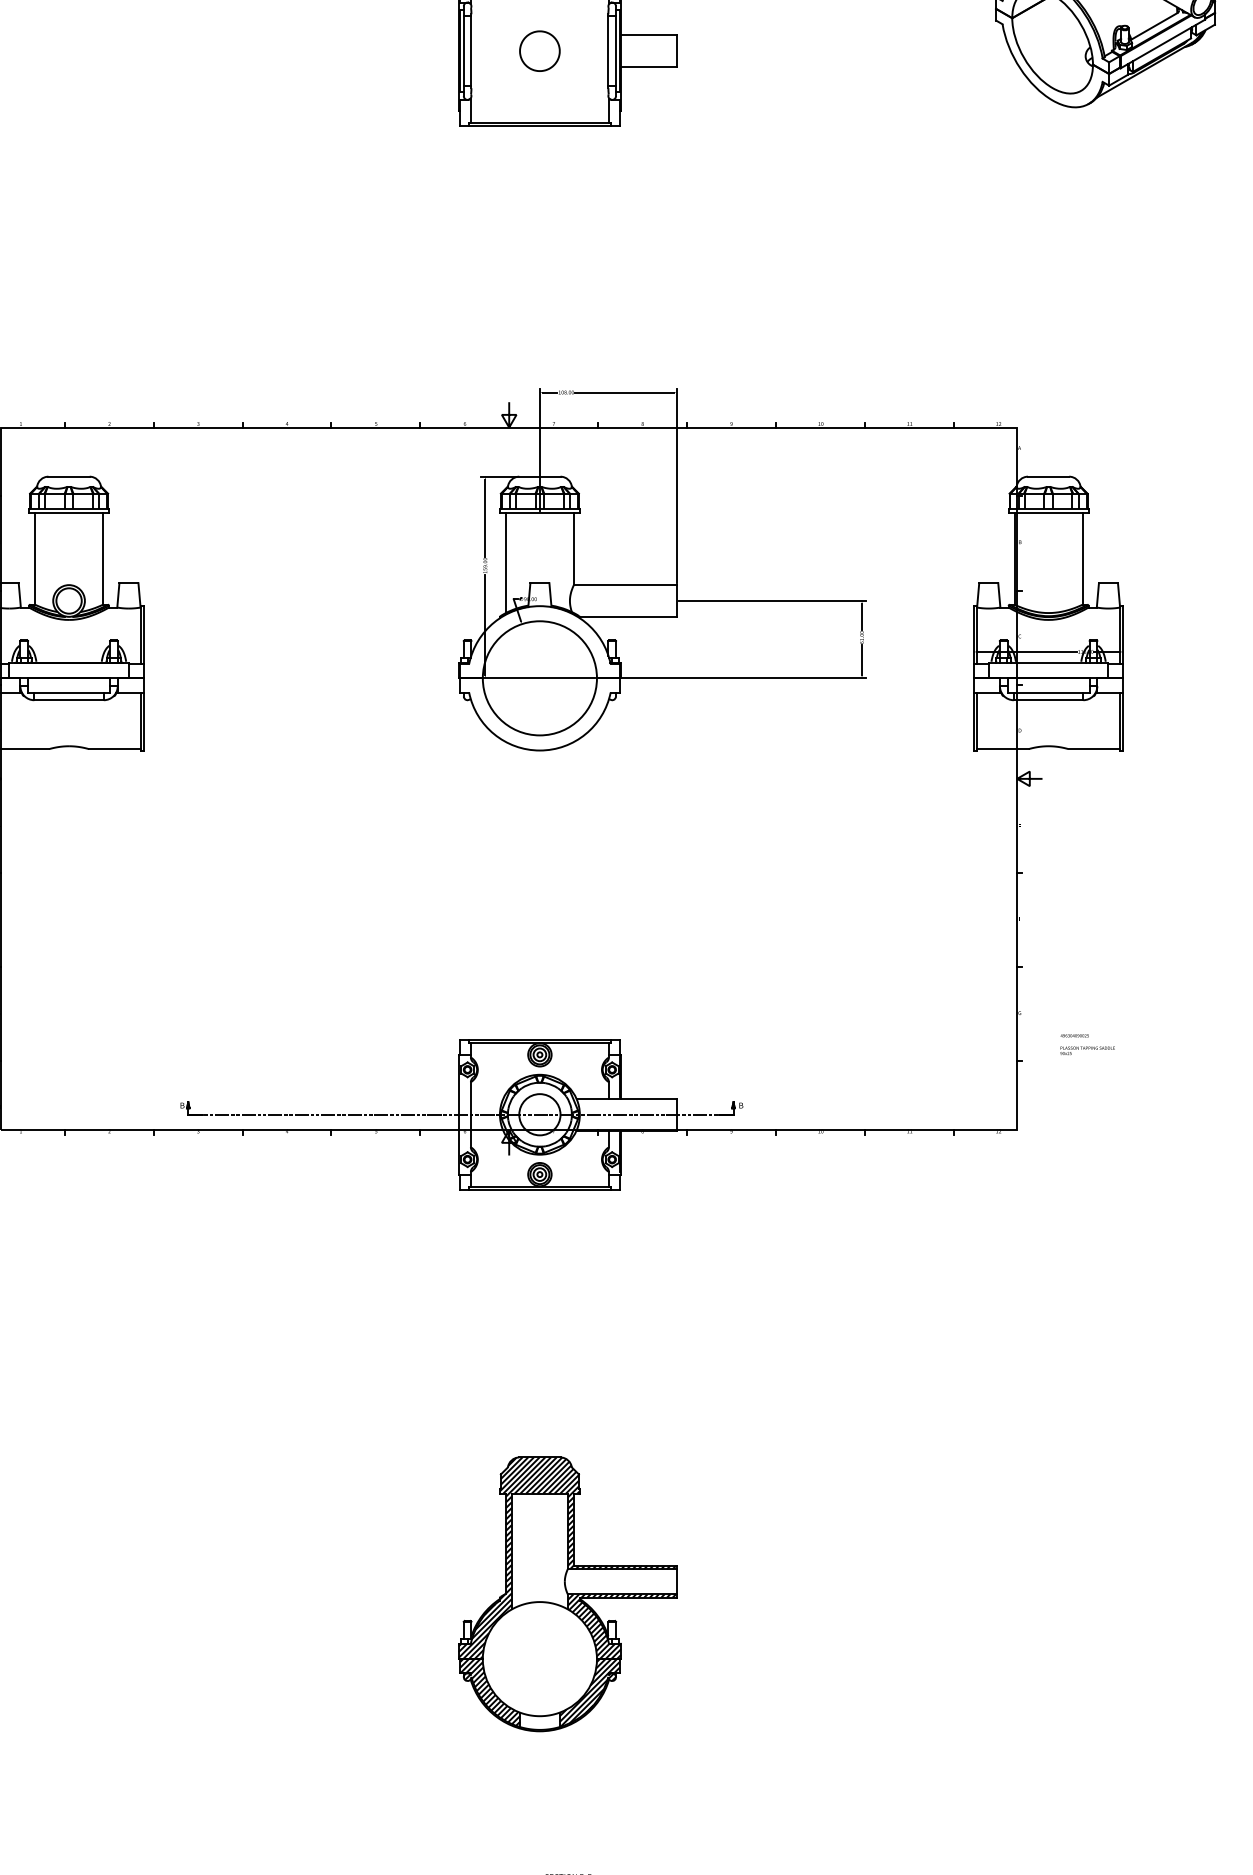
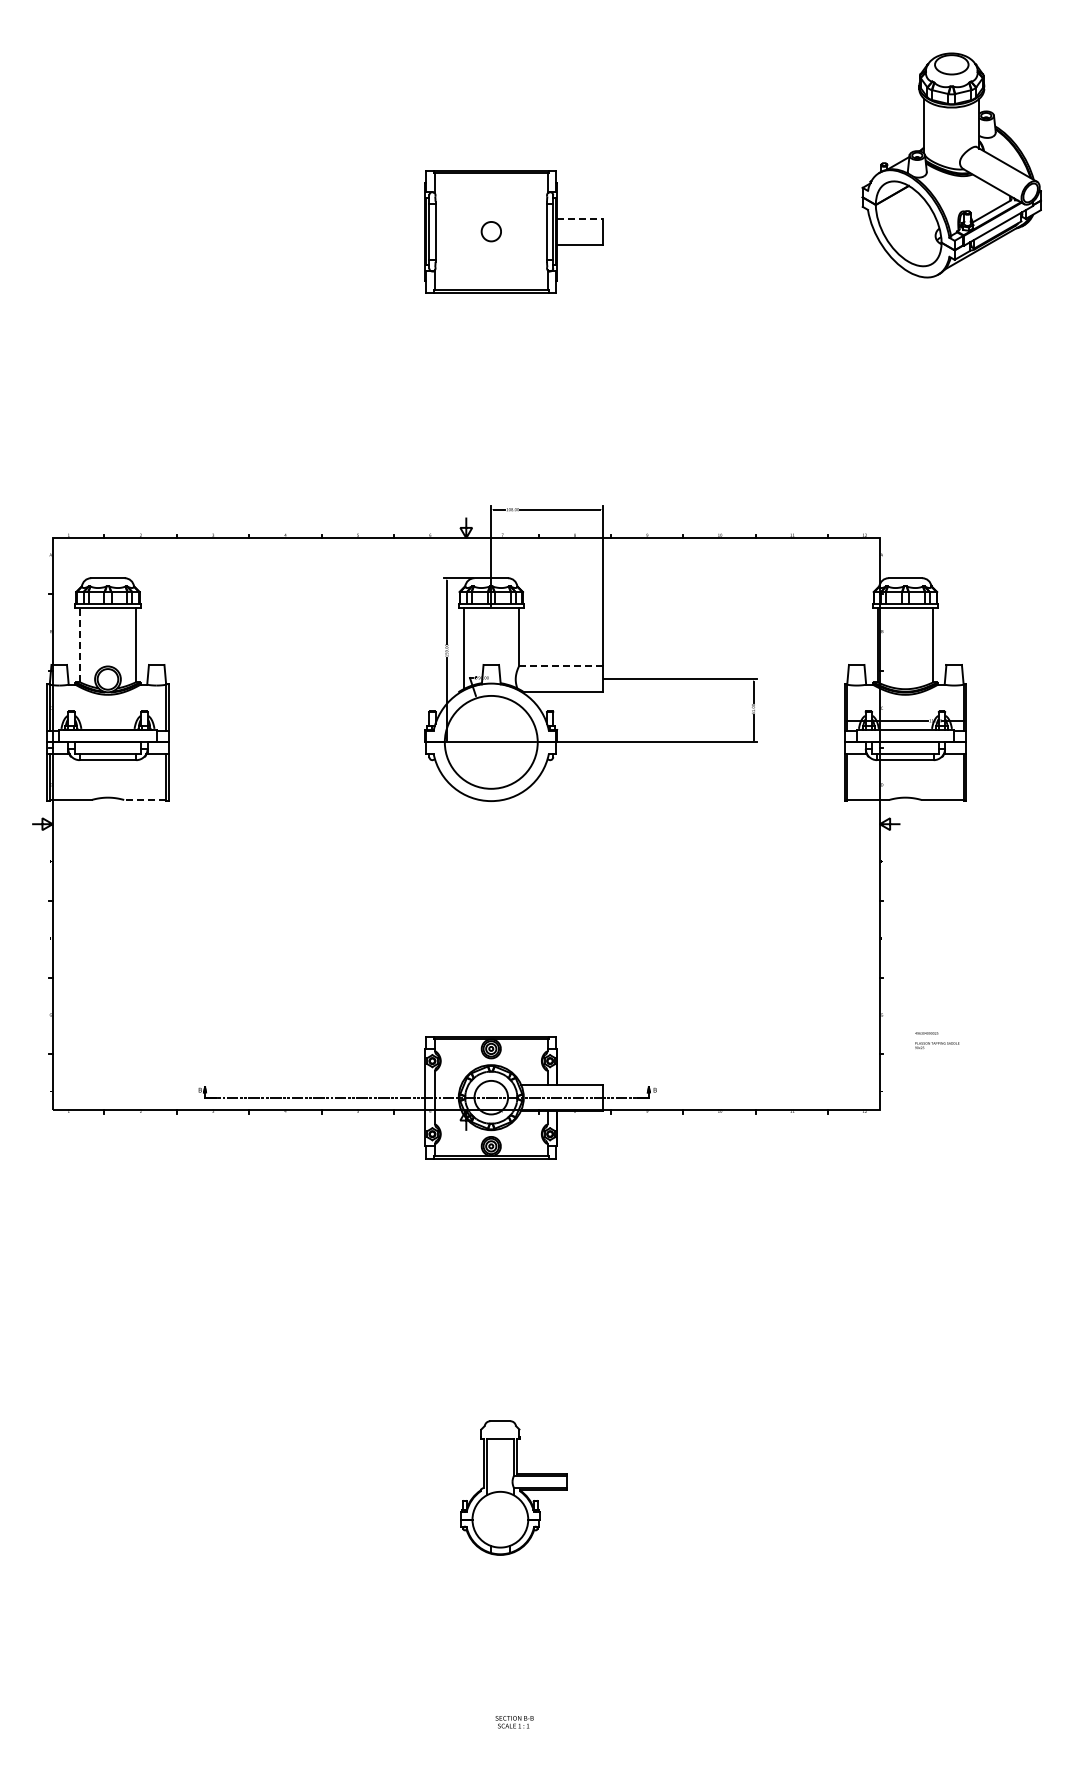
line: (649, 34) -> (580, 218), solid -> dashed
part: (540, 50) -> (491, 231), size x0.6
line: (35, 558) -> (80, 644), solid -> dashed
line: (624, 585) -> (560, 666), solid -> dashed
line: (113, 748) -> (144, 799), solid -> dashed
part: (567, 1593) -> (513, 1487), size x0.6

